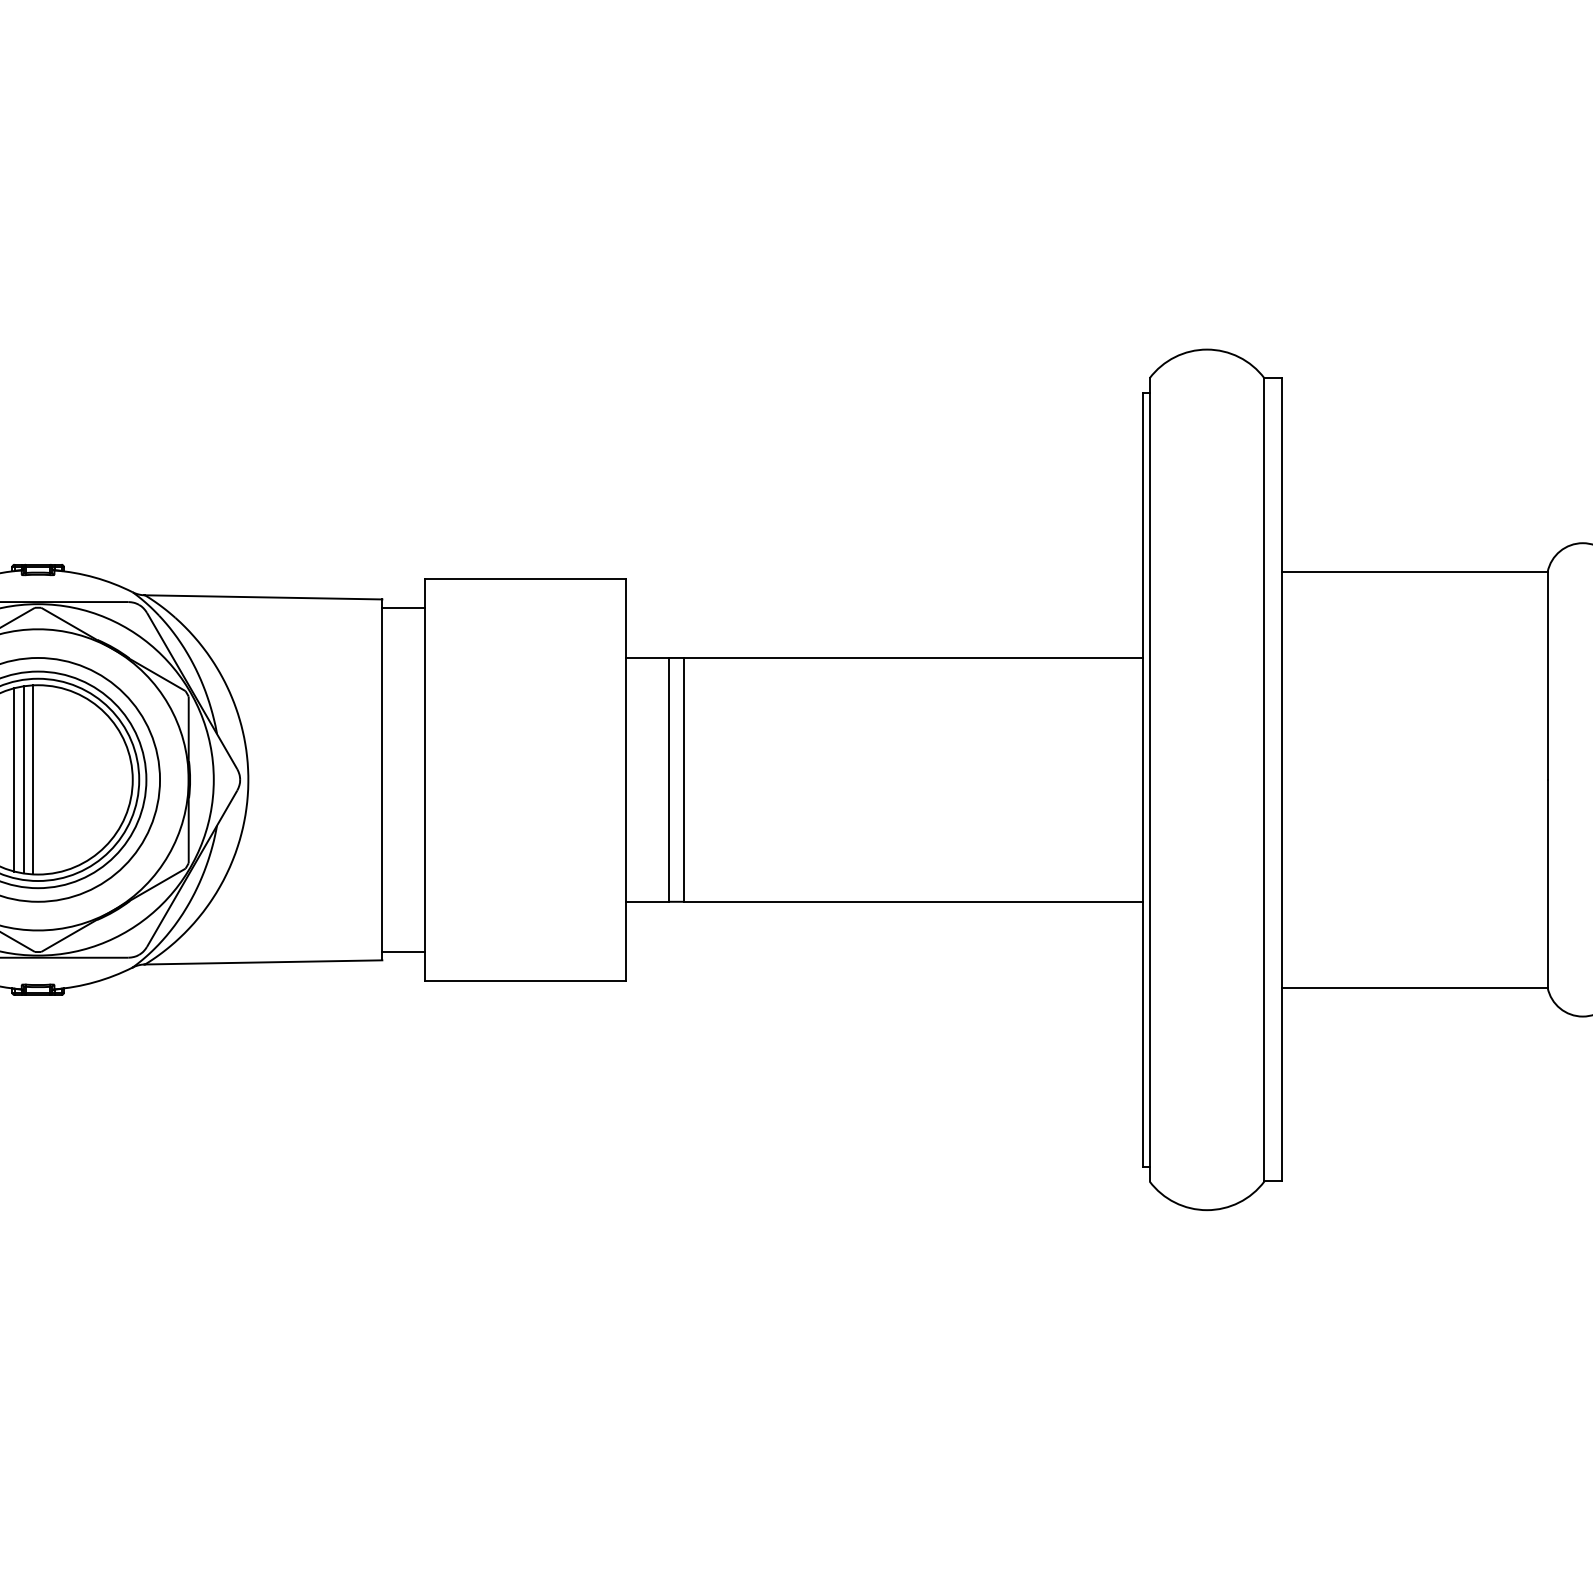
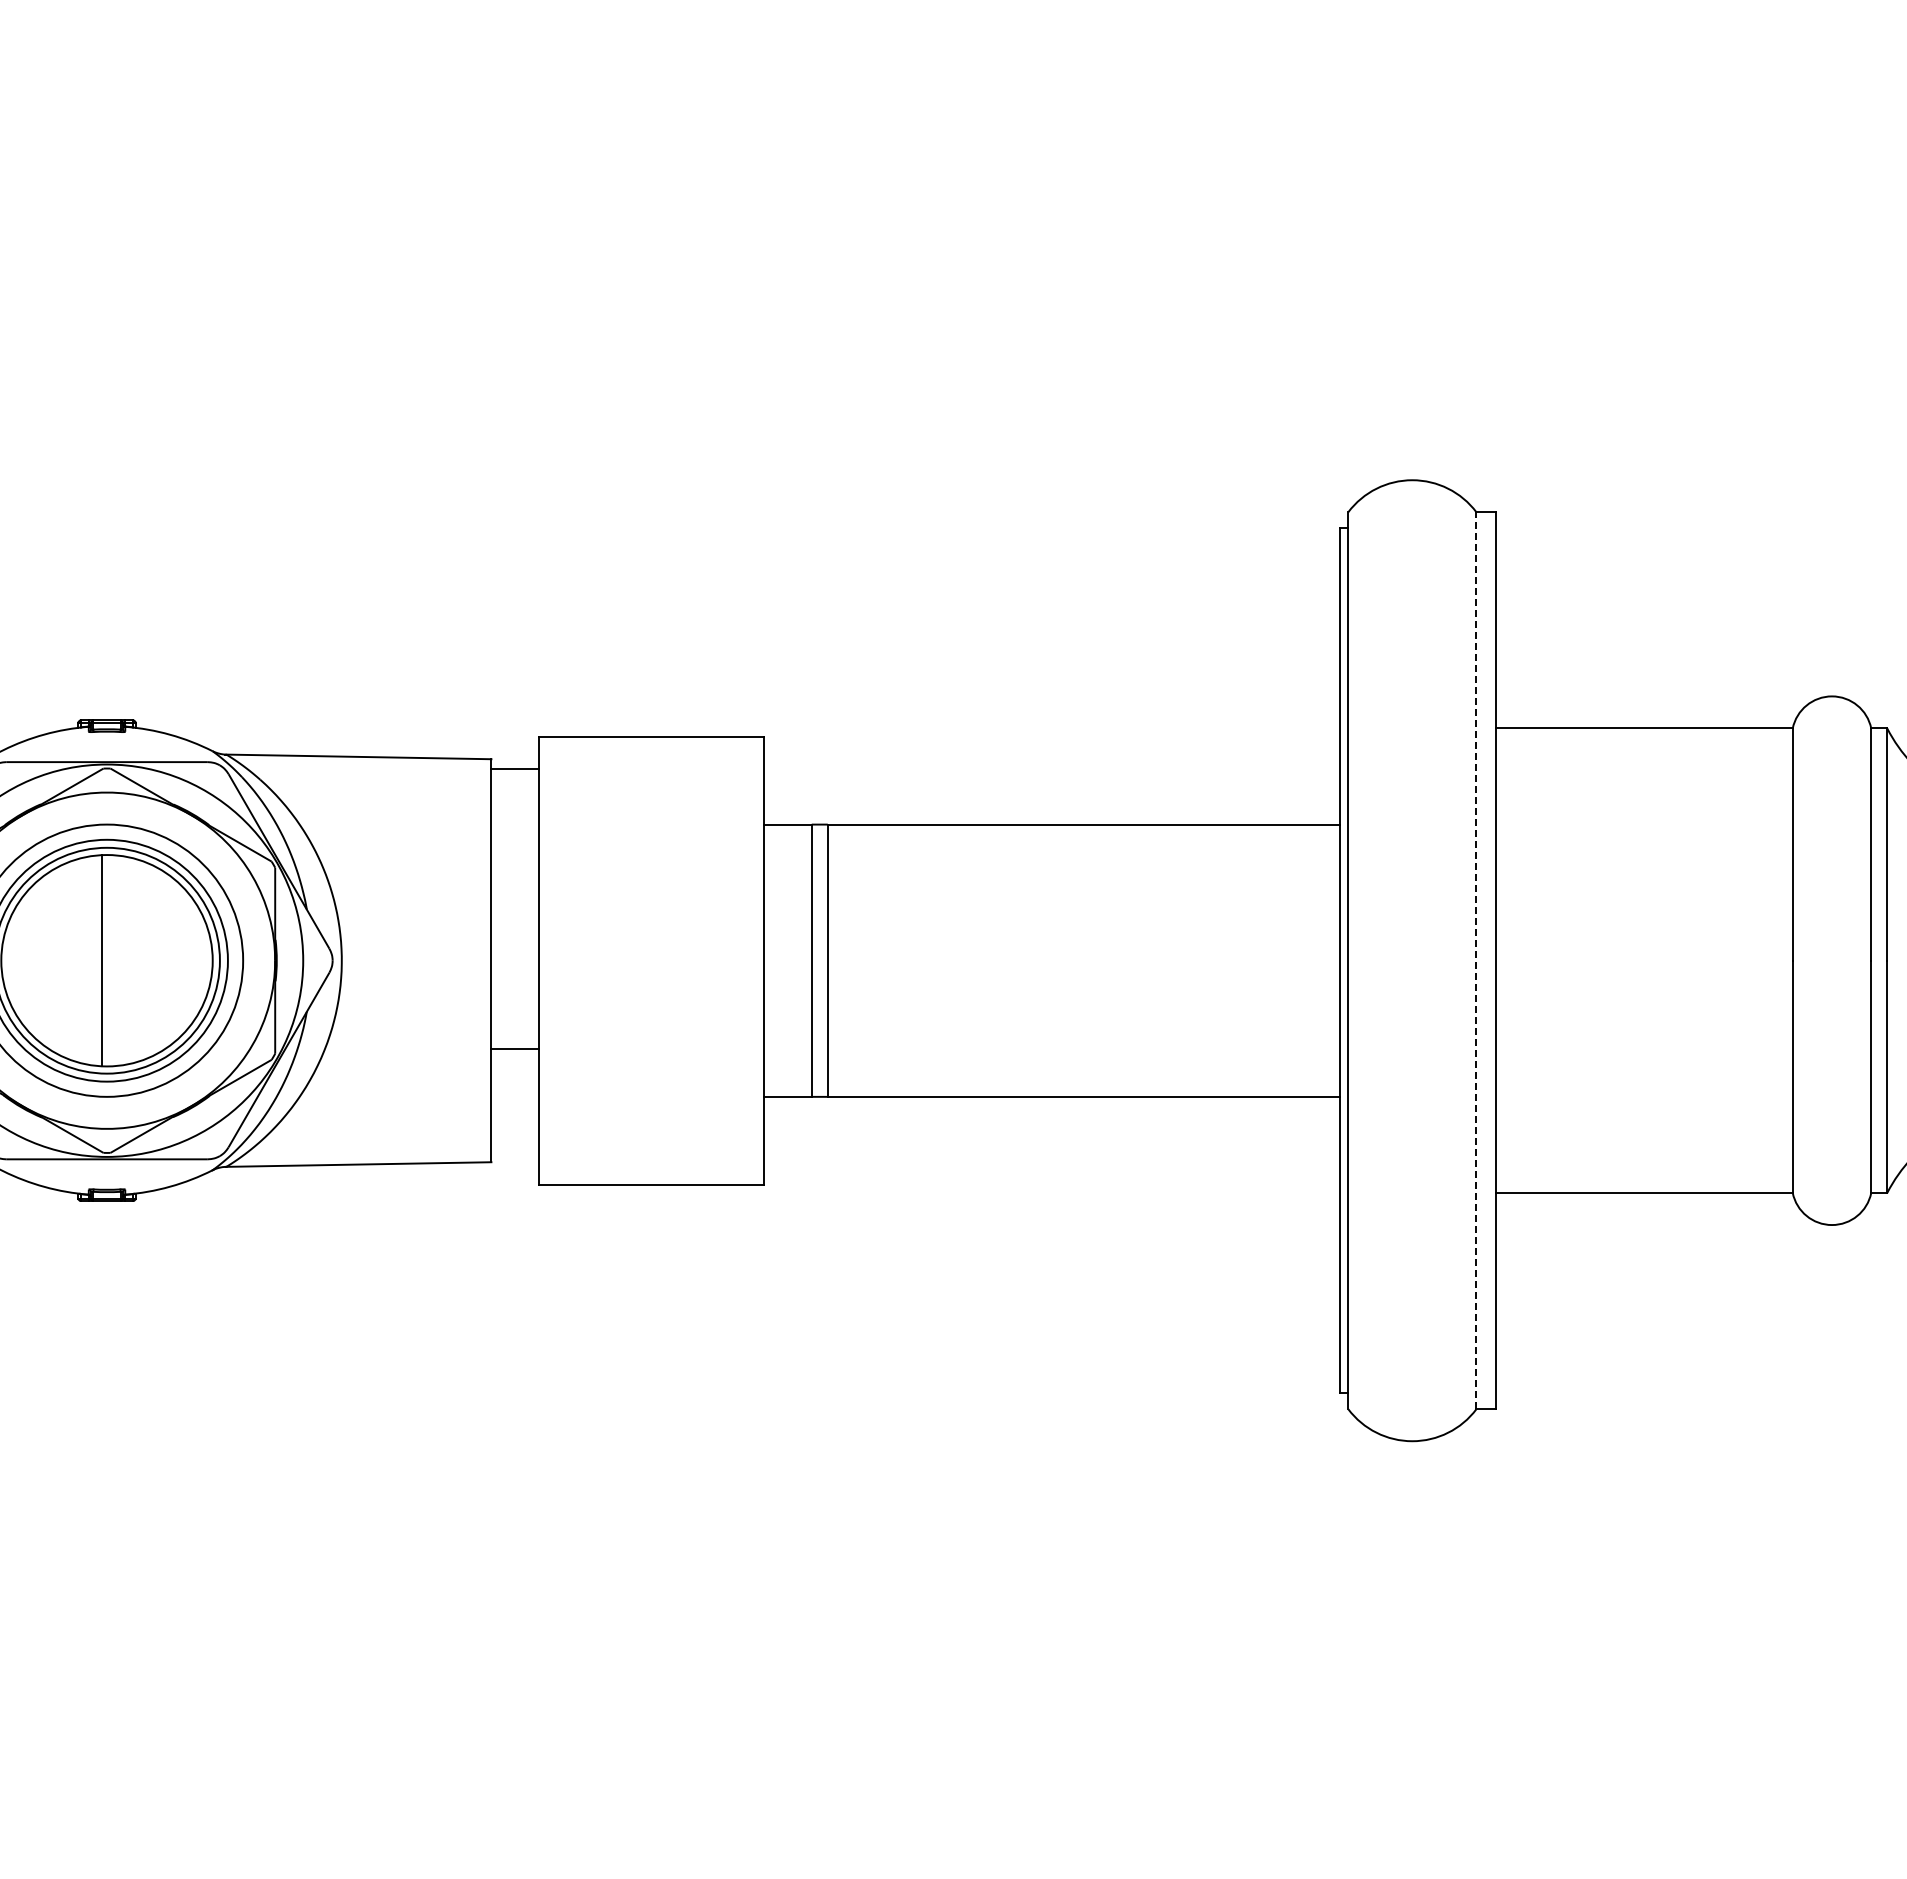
line: (14, 779) -> (80, 960), removed
line: (24, 779) -> (91, 960), removed
line: (1264, 779) -> (1476, 960), solid -> dashed
line: (403, 951) -> (515, 1048), moved

